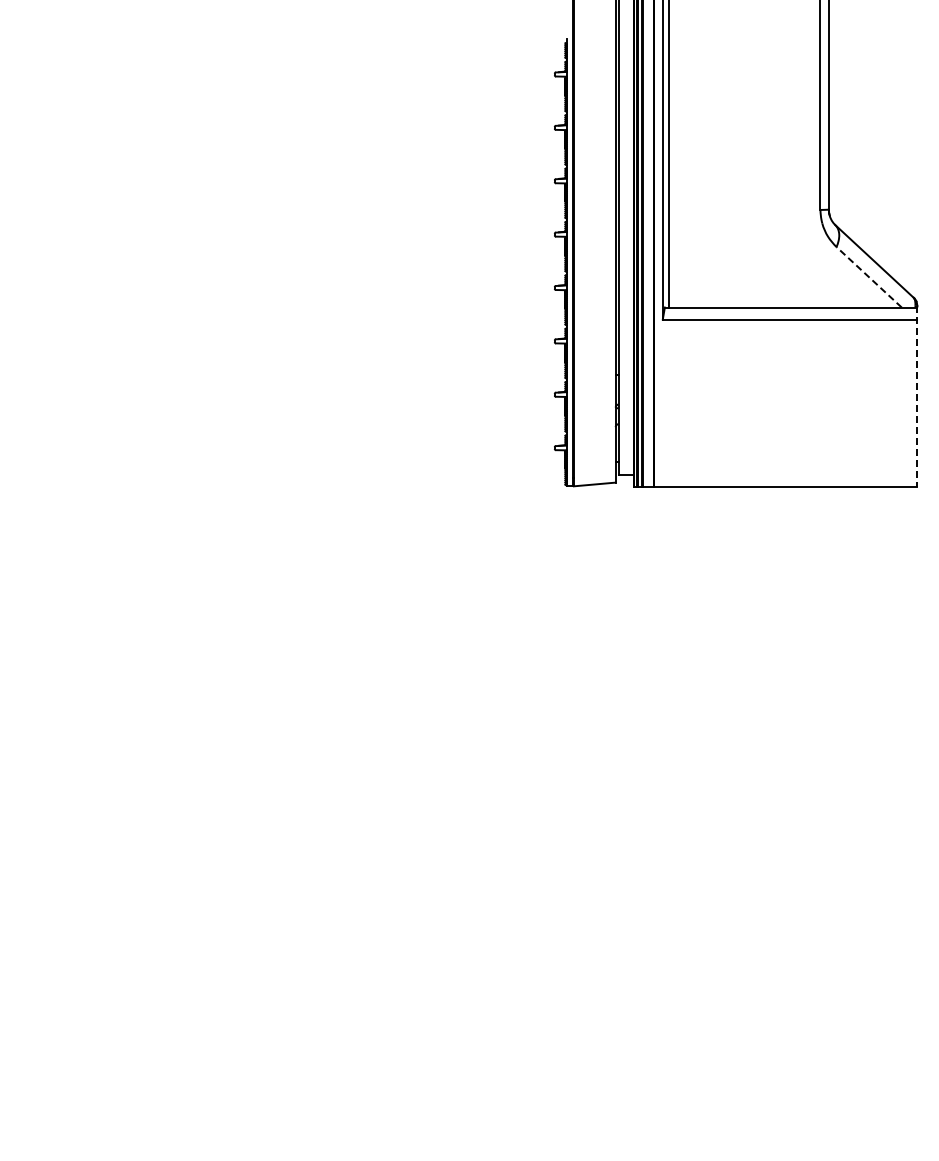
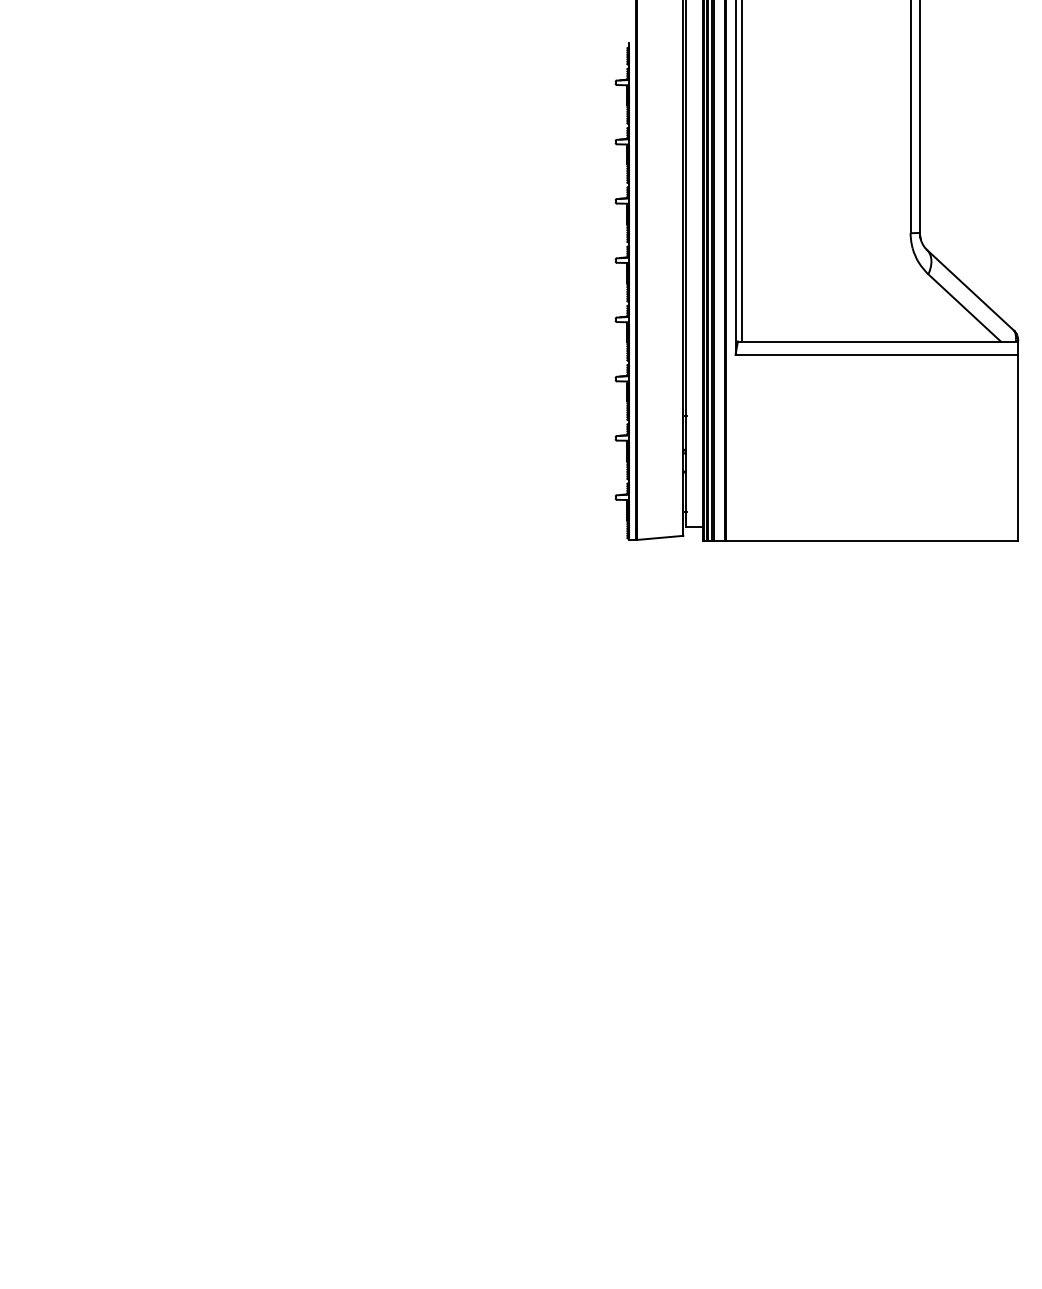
line: (869, 277) -> (965, 308), dashed -> solid
line: (917, 396) -> (1018, 440), dashed -> solid

